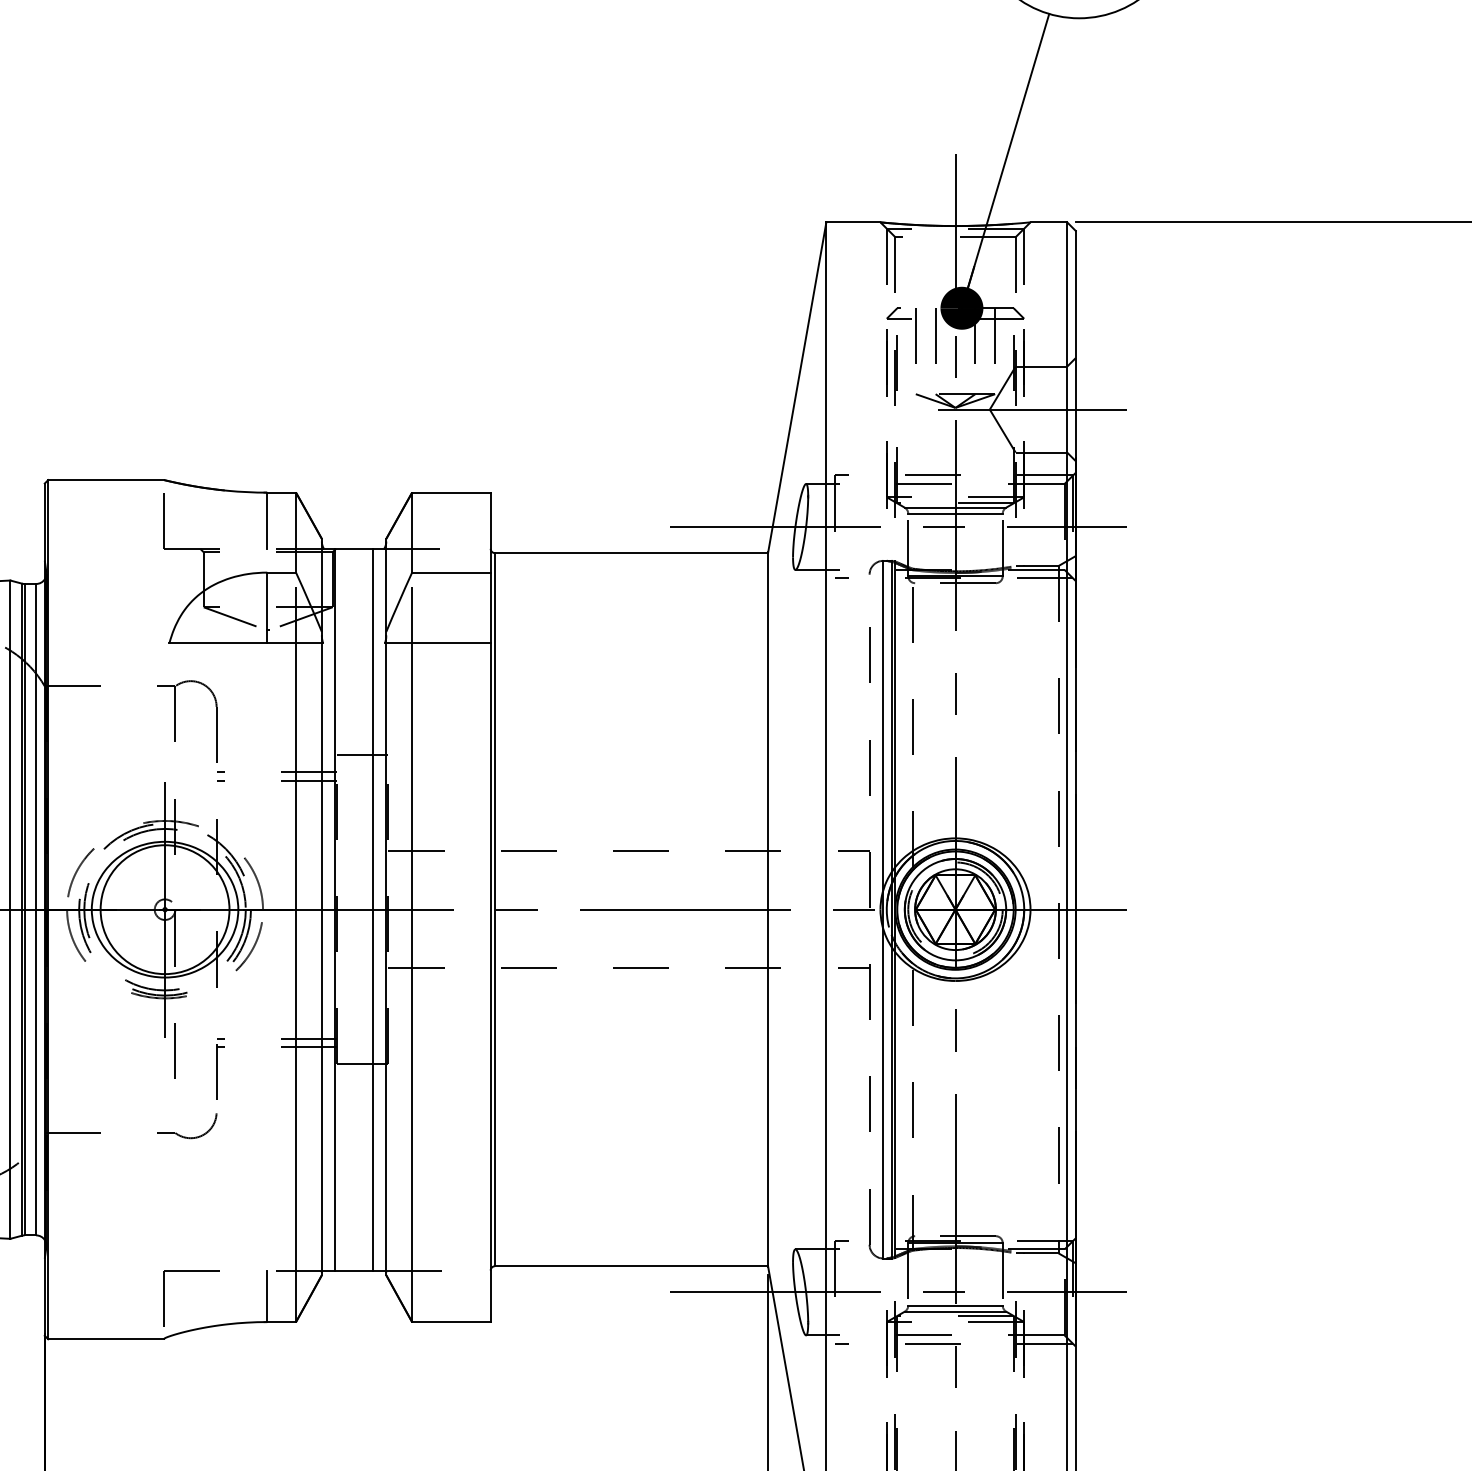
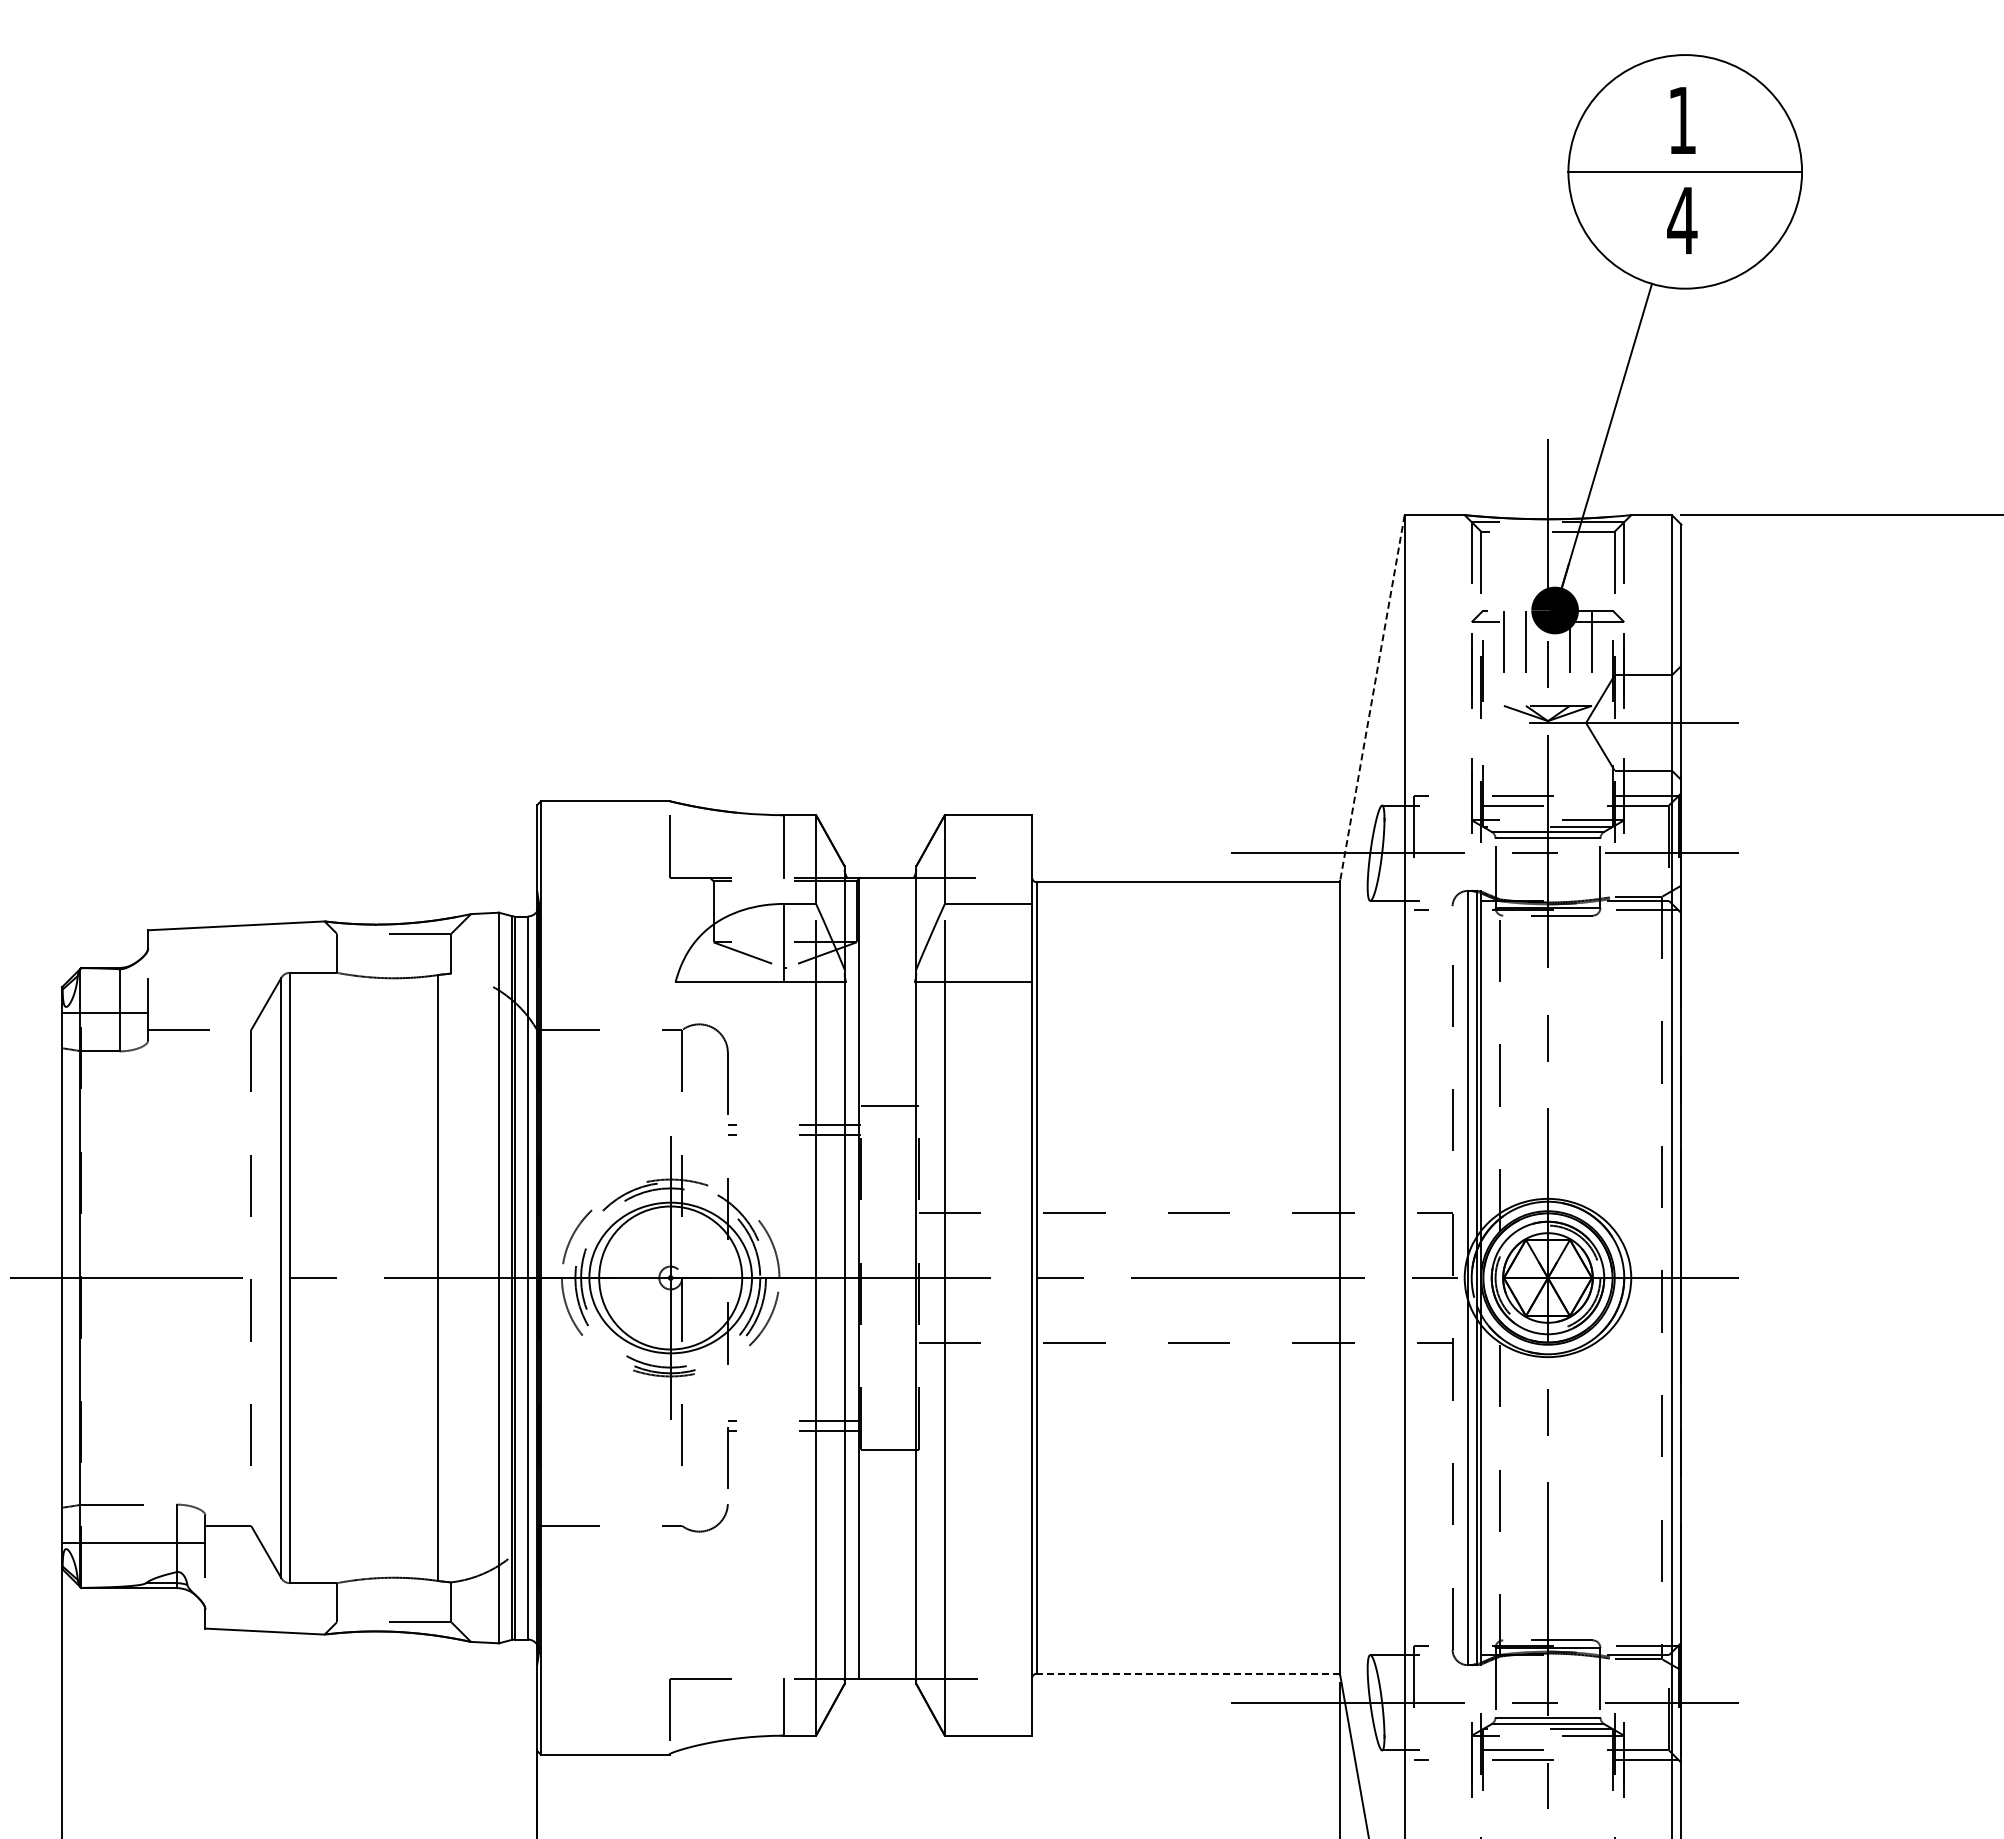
line: (797, 387) -> (1372, 698), solid -> dashed
line: (373, 909) -> (901, 1277), removed
line: (631, 1266) -> (1188, 1673), solid -> dashed

